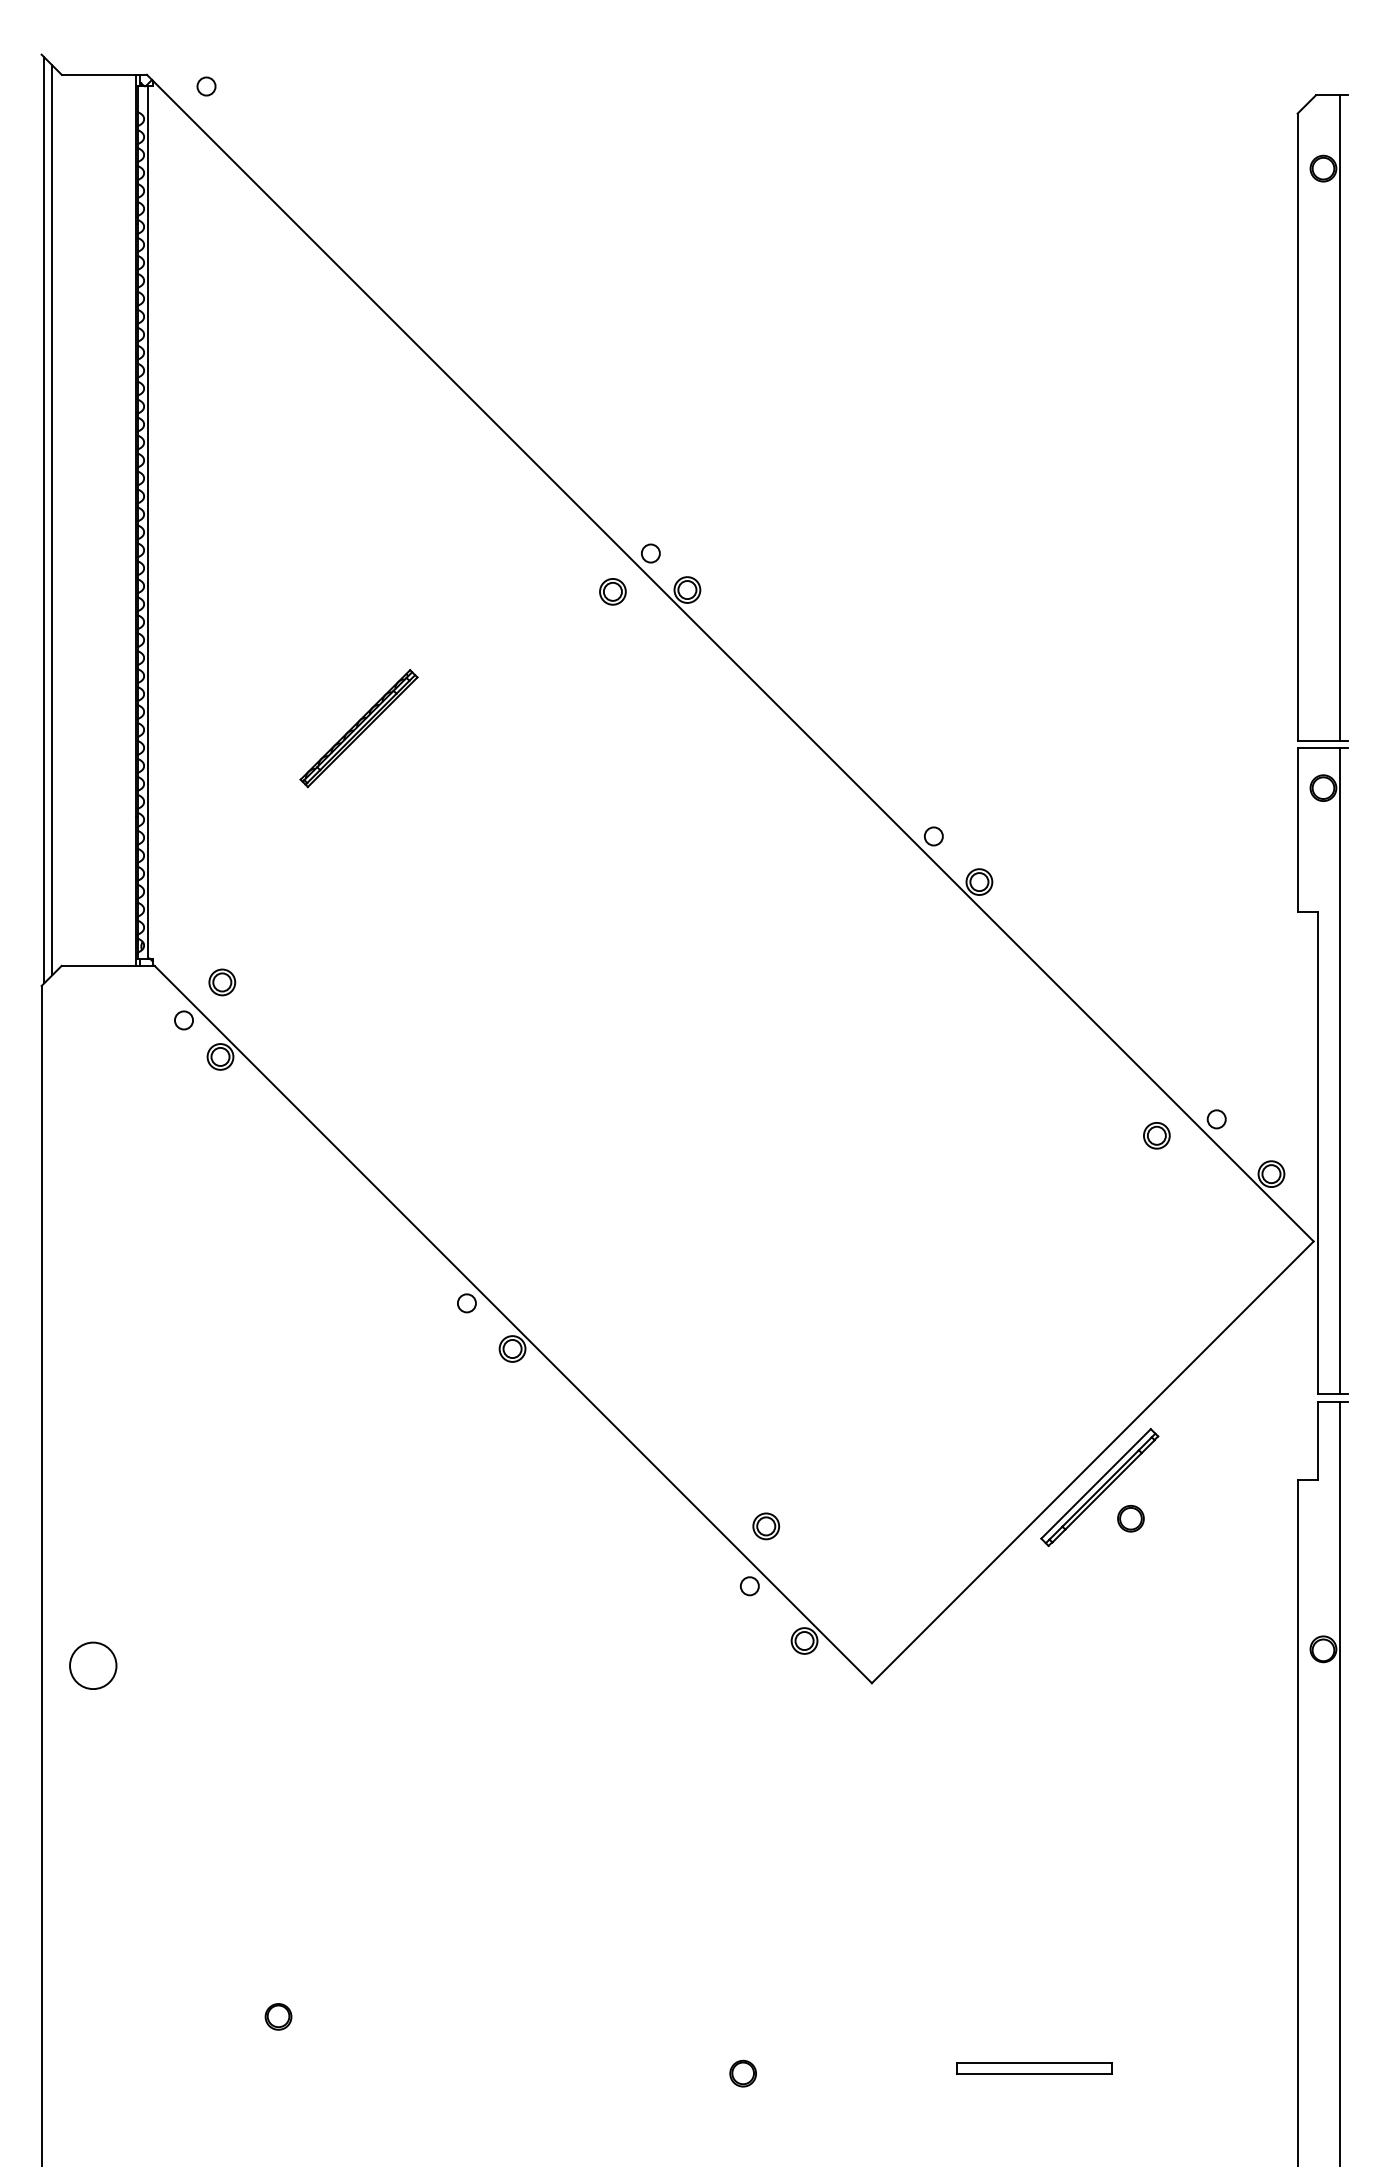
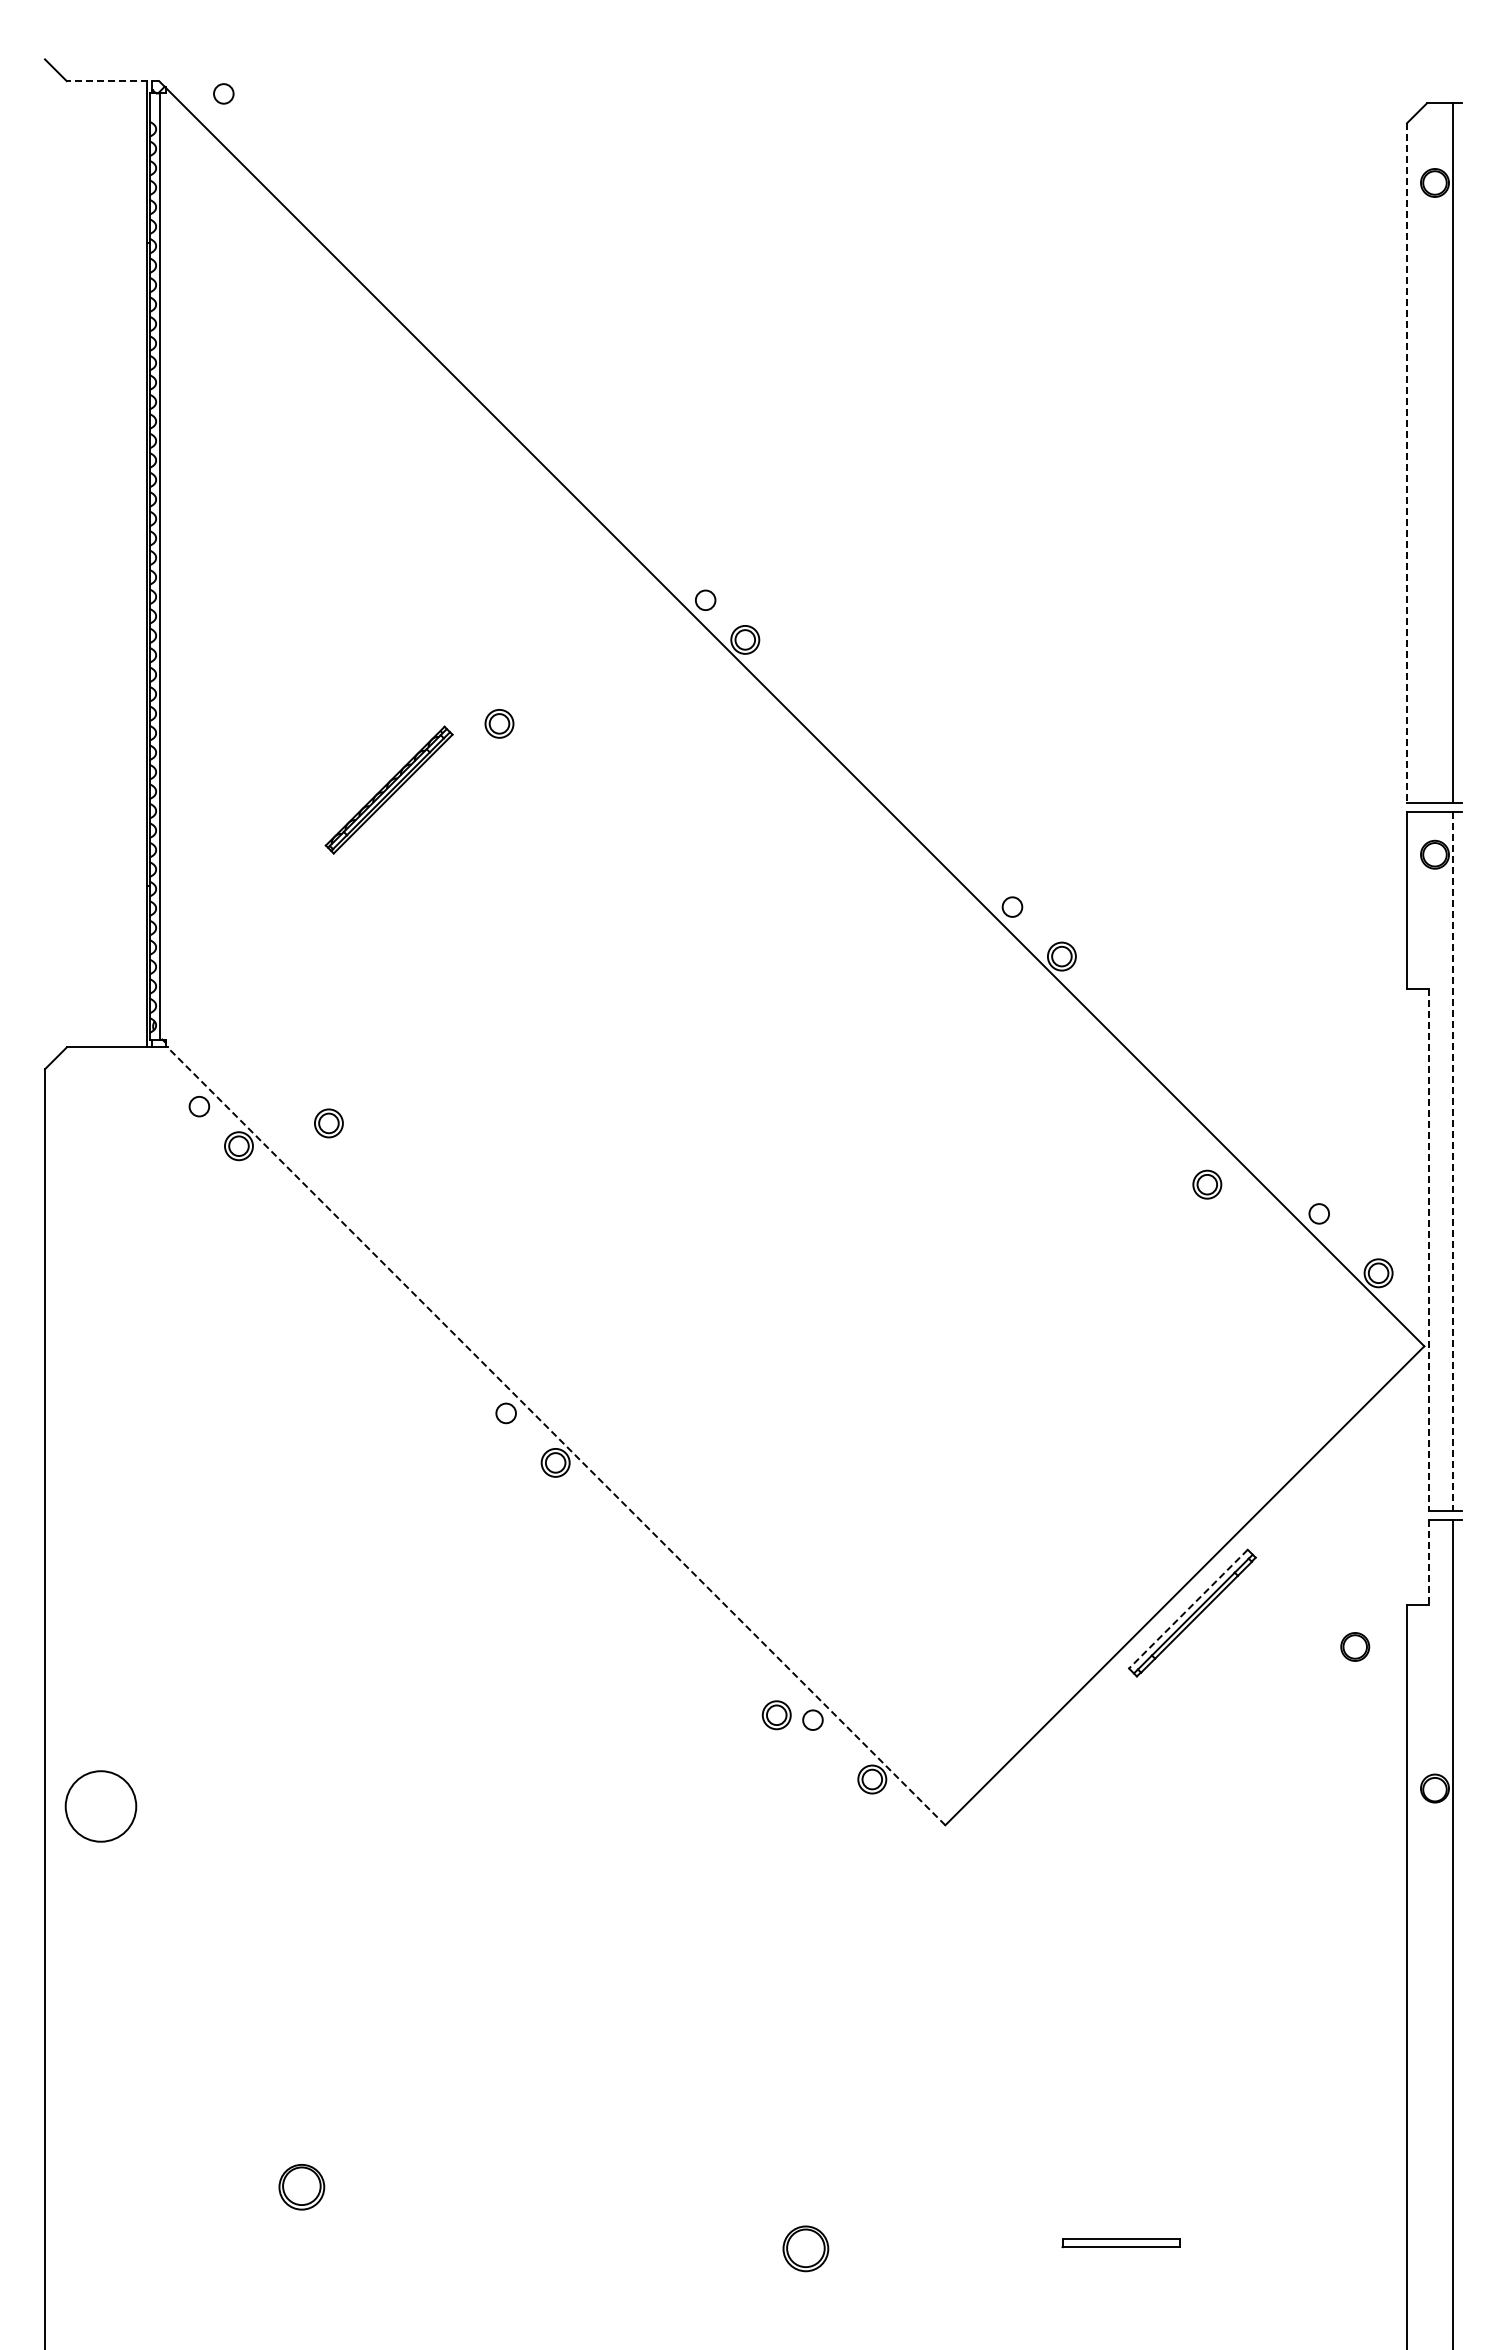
line: (103, 75) -> (112, 81), solid -> dashed
line: (1298, 427) -> (1407, 463), solid -> dashed
line: (43, 520) -> (47, 564), removed
line: (52, 520) -> (56, 564), removed
part: (612, 591) -> (499, 723), moved
part: (221, 982) -> (328, 1123), moved
line: (1339, 1071) -> (1452, 1161), solid -> dashed
part: (1157, 1135) -> (1207, 1184), moved
line: (1318, 1153) -> (1429, 1250), solid -> dashed
line: (513, 1324) -> (556, 1436), solid -> dashed
line: (1318, 1440) -> (1429, 1562), solid -> dashed
line: (1096, 1484) -> (1188, 1609), solid -> dashed
part: (1131, 1518) -> (1355, 1646), moved
part: (766, 1526) -> (776, 1715), moved
circle: (92, 1665) -> (100, 1806), size x1.4
part: (278, 2016) -> (301, 2186), size x1.6
part: (1033, 2068) -> (1120, 2243), size x0.7
part: (742, 2073) -> (805, 2248), size x1.6

